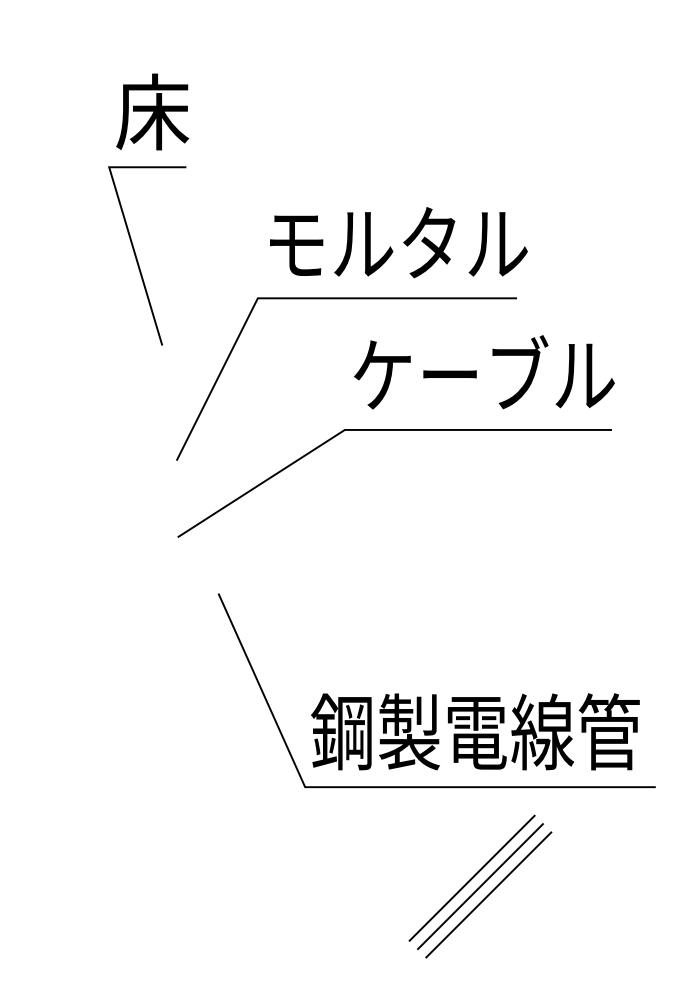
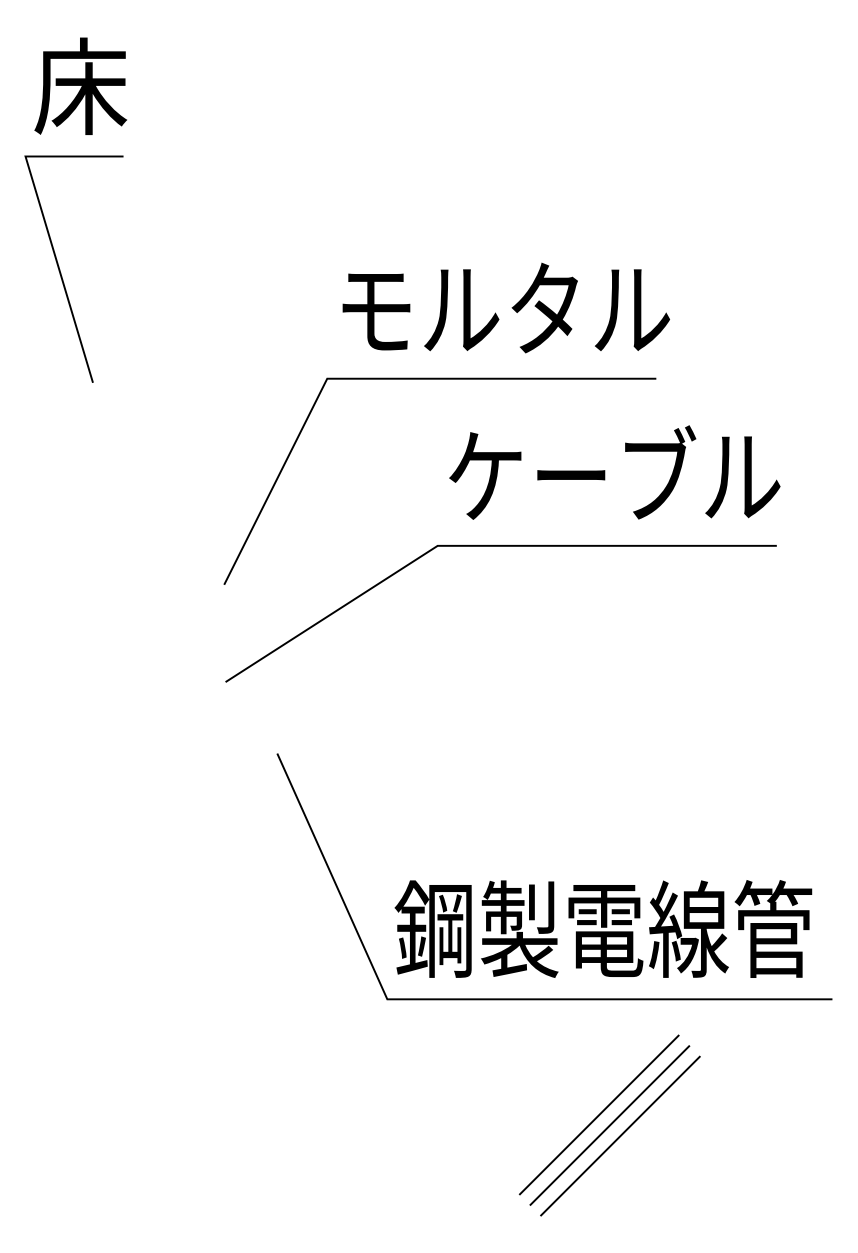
part: (125, 217) -> (46, 220), moved

